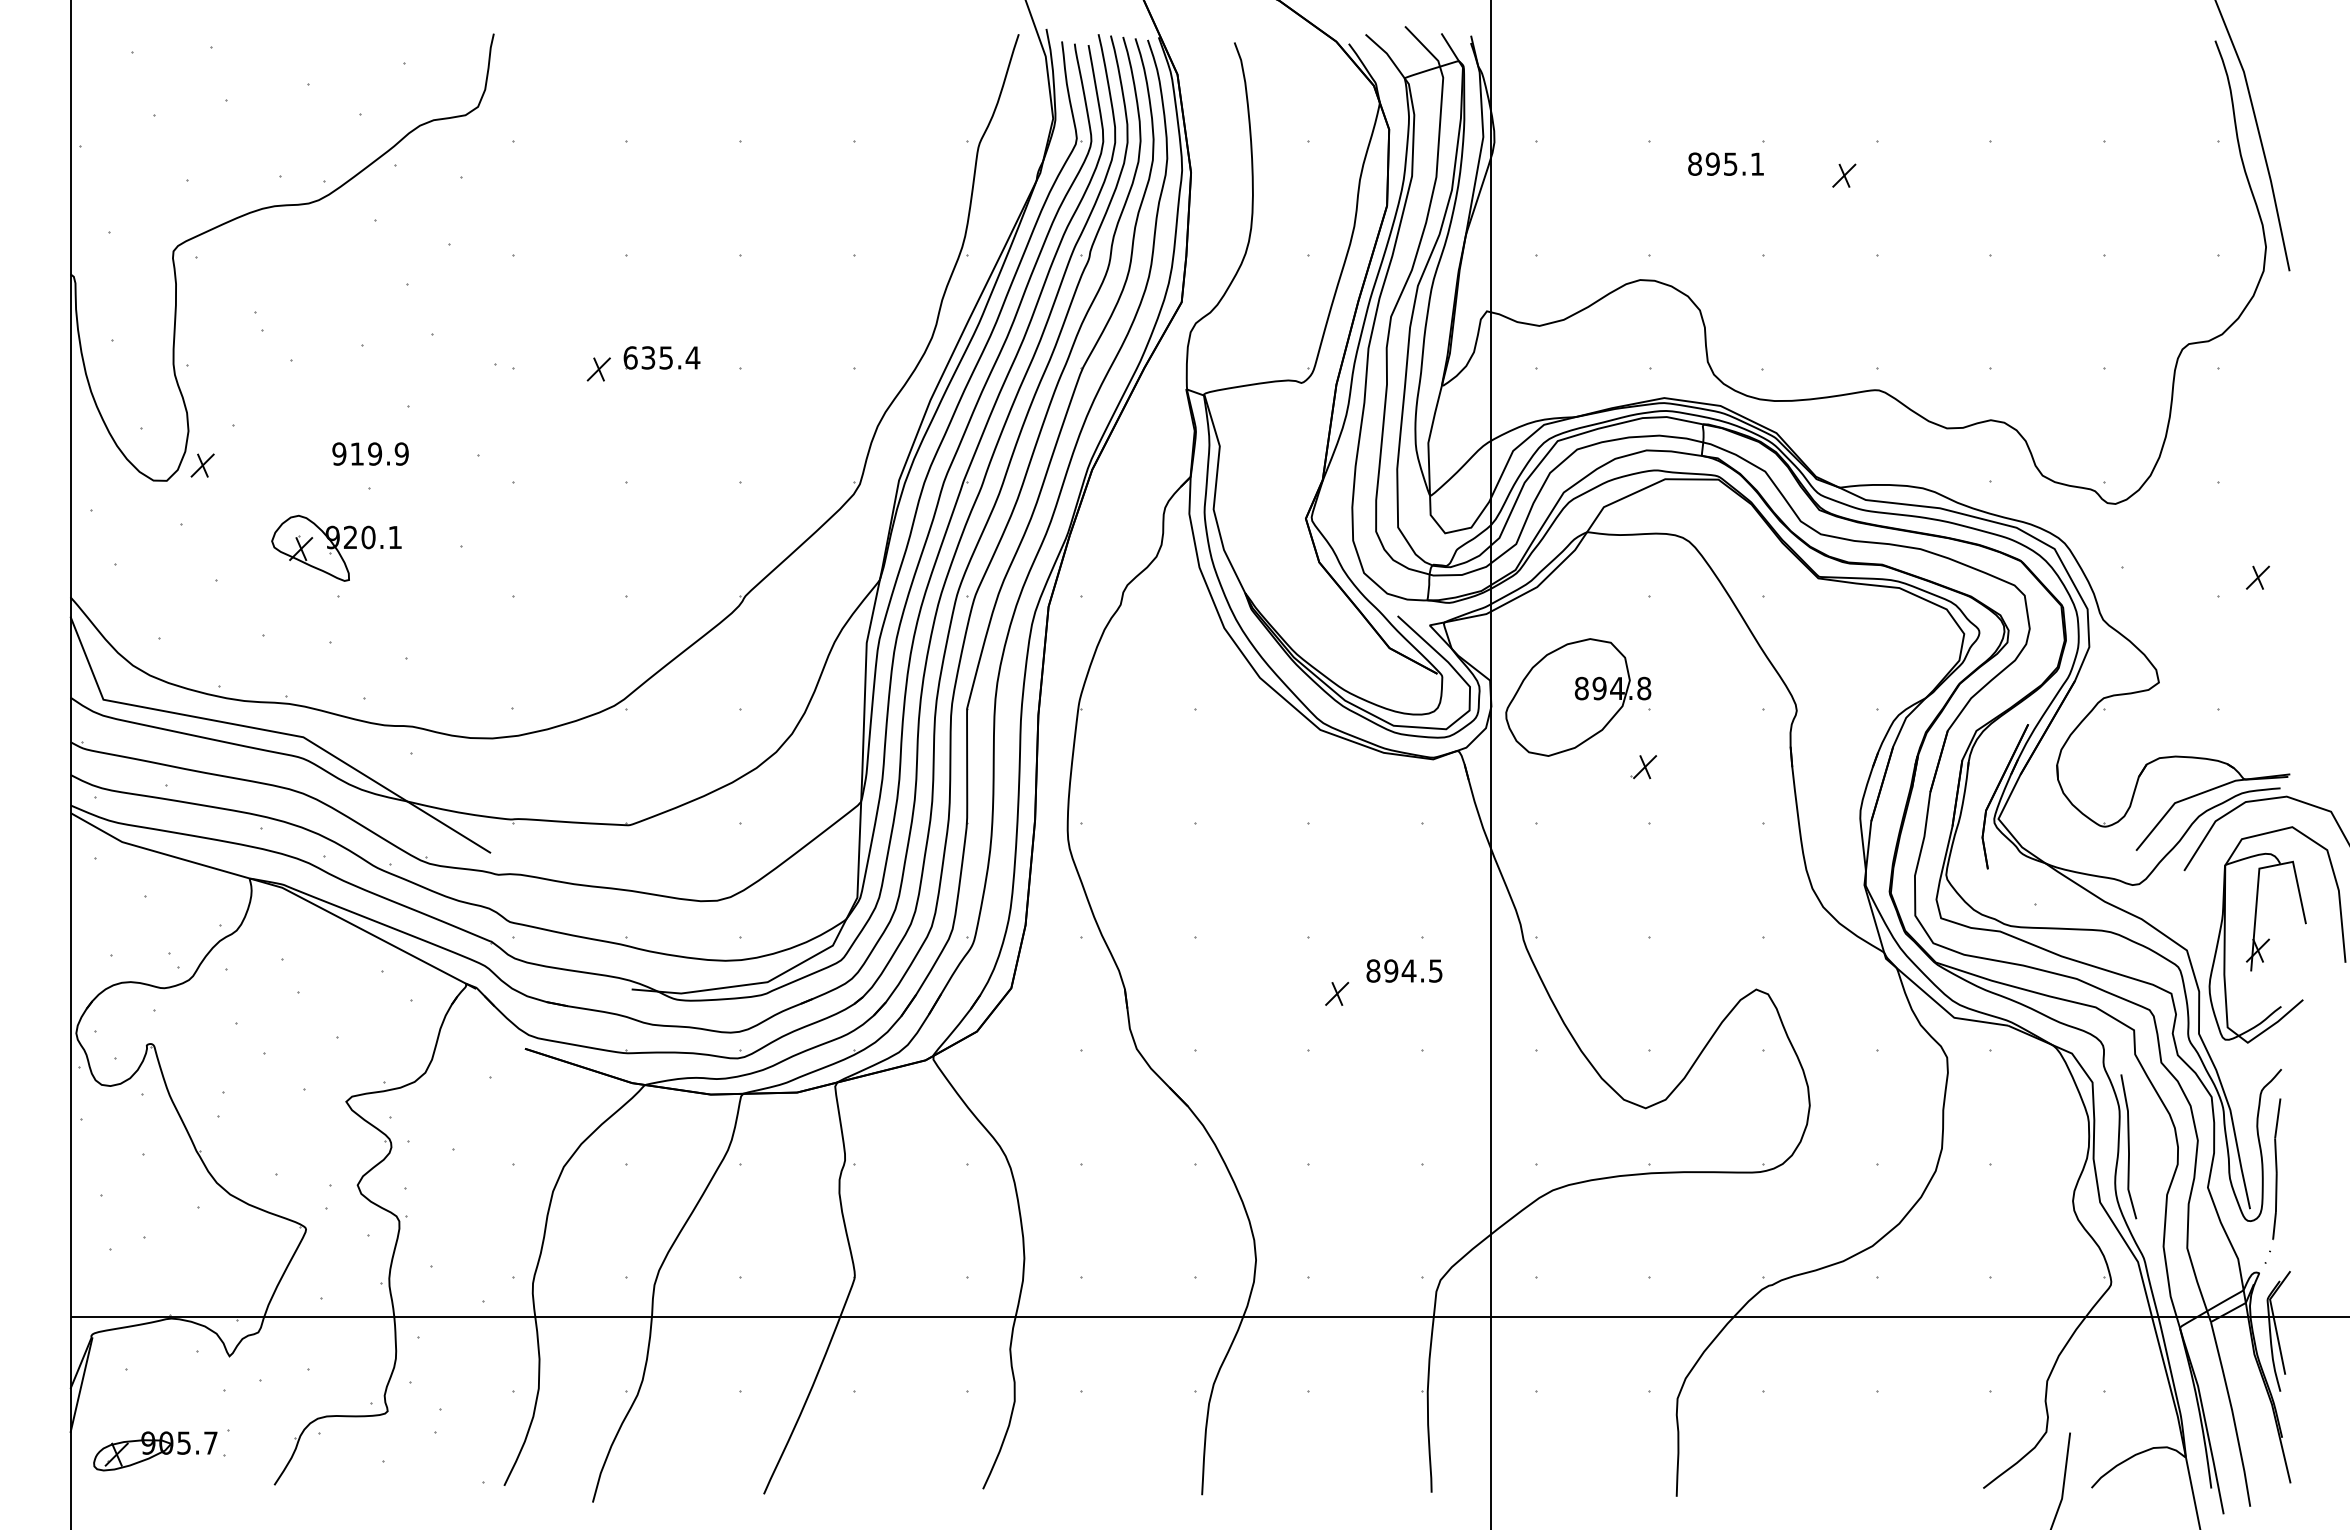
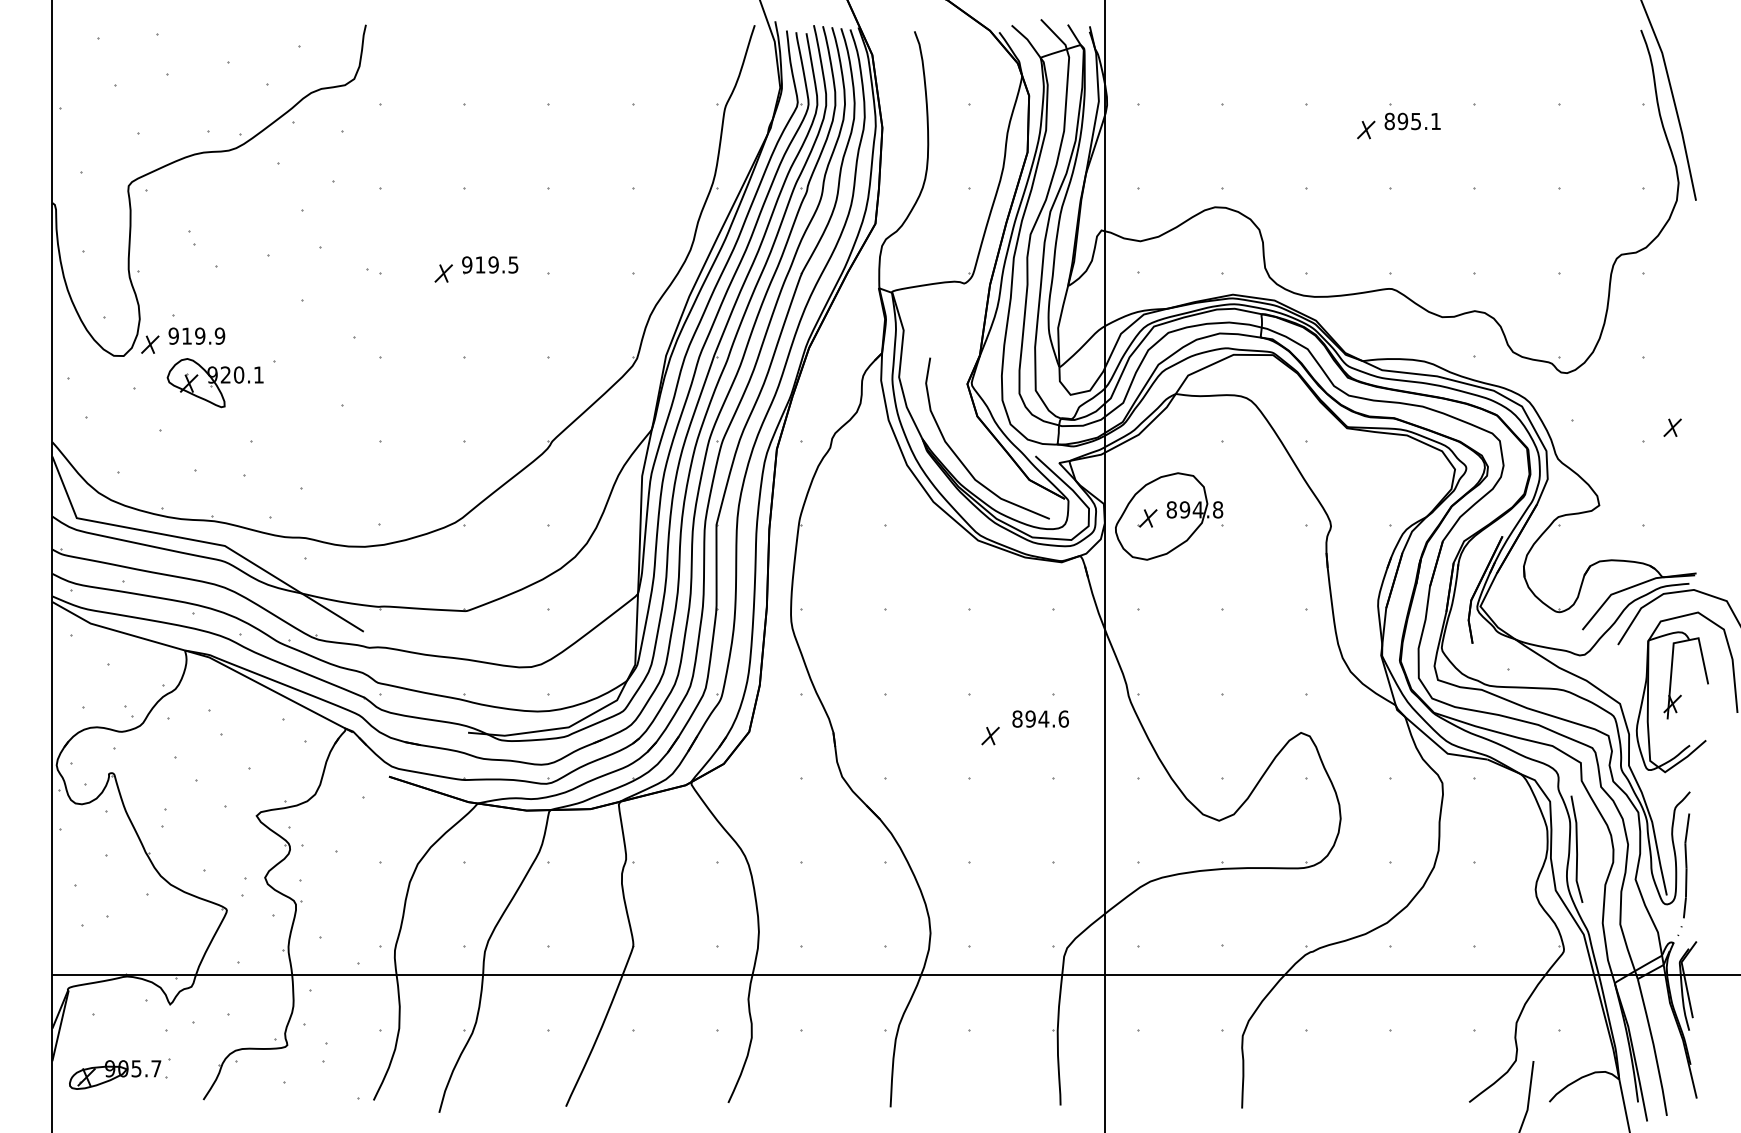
text: (1725, 163) -> (1412, 120), moved
text: (661, 357) -> (490, 264), 635.4 -> 919.5
text: (370, 453) -> (196, 335), moved
part: (336, 547) -> (215, 382), moved
curve: (1295, 619) -> (959, 458), added
part: (1643, 767) -> (1147, 518), moved
text: (1436, 970) -> (1064, 718), 894.5 -> 894.6

